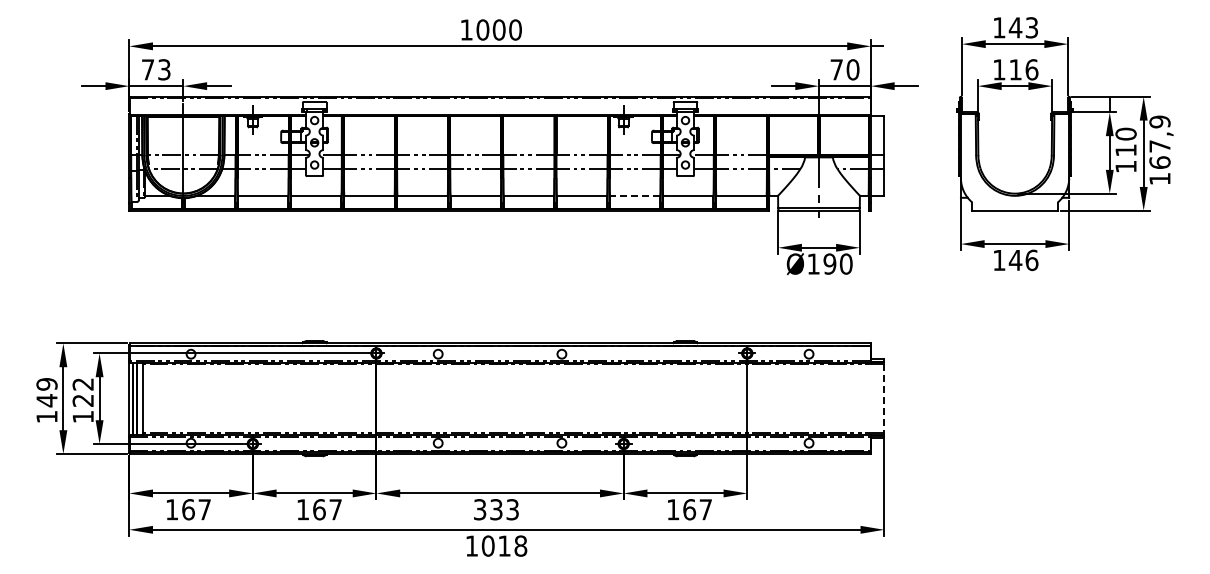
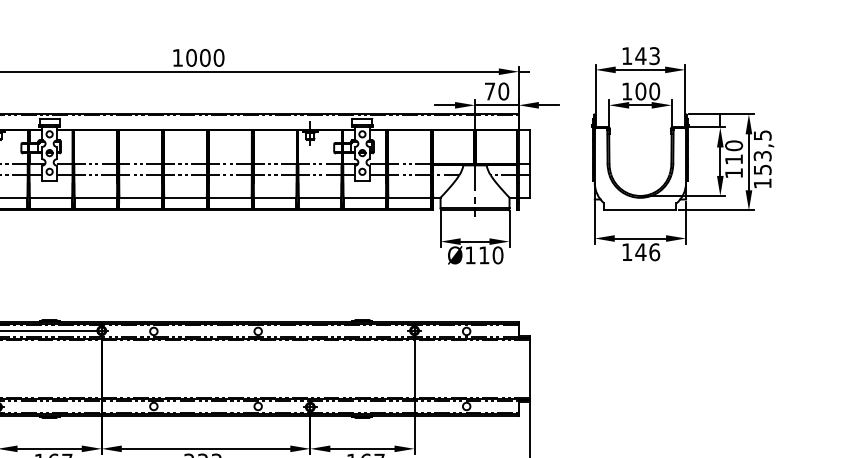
text: (1023, 69) -> (647, 91), 116 -> 100
text: (1159, 141) -> (762, 151), 167,9 -> 153,5
line: (634, 195) -> (319, 197), dashed -> solid
text: (829, 263) -> (483, 254), Ø190 -> Ø110
line: (884, 398) -> (530, 368), dashed -> solid

